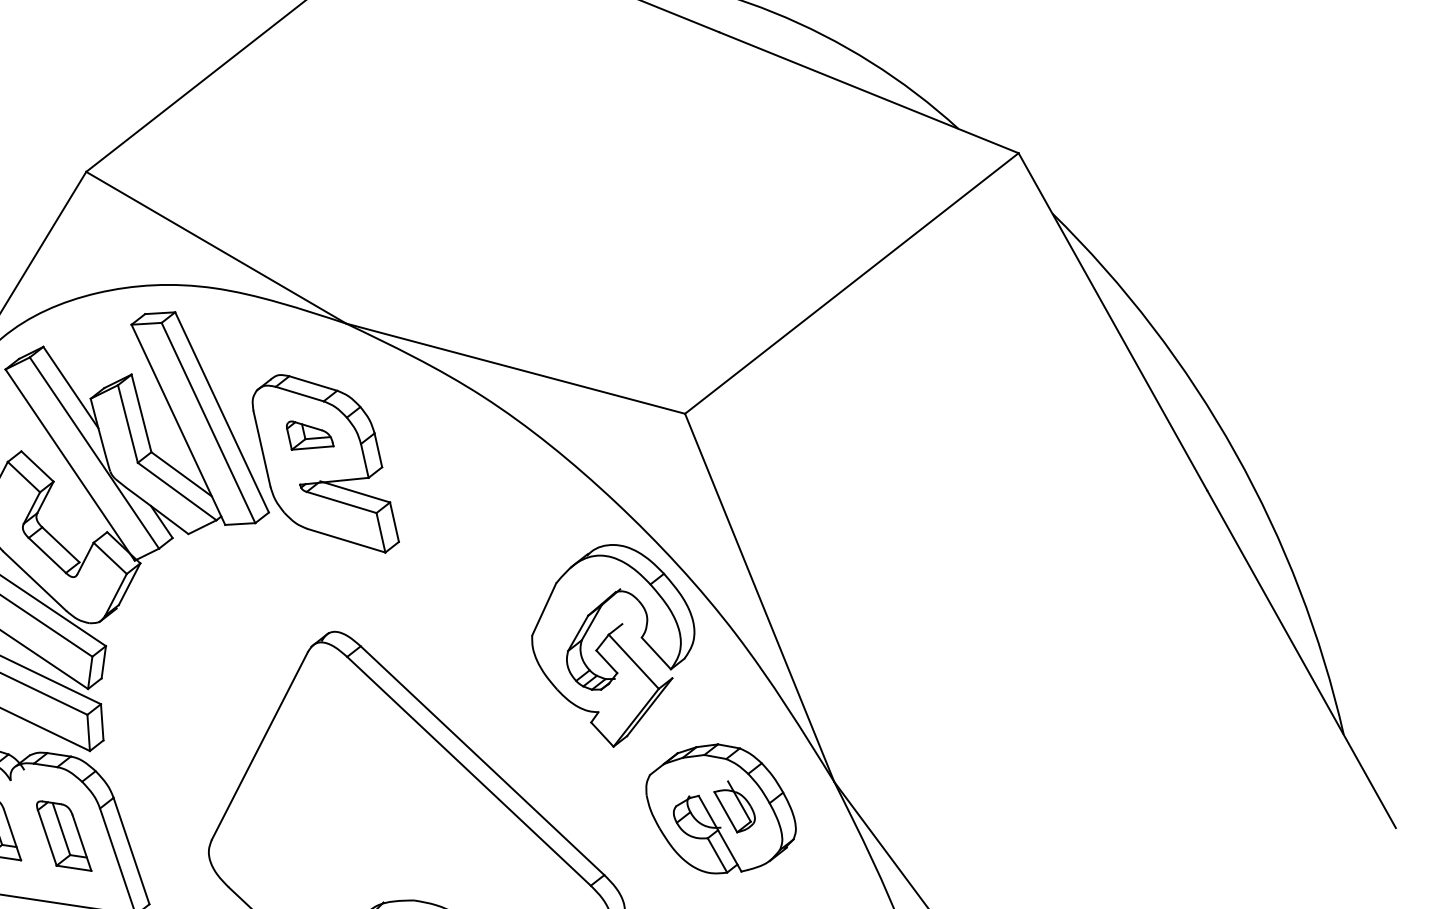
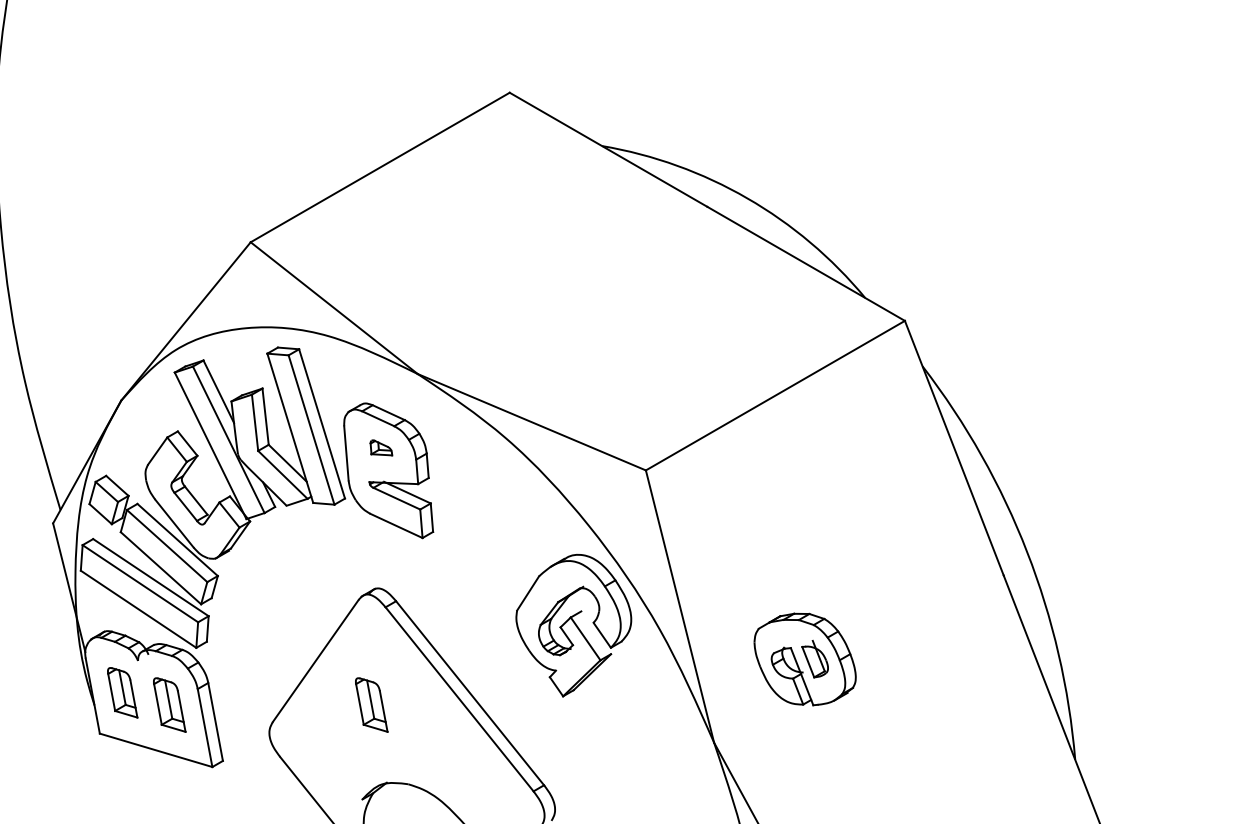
part: (309, 433) -> (381, 447), size x0.7
part: (346, 795) -> (371, 704), added
part: (720, 809) -> (804, 659), moved

